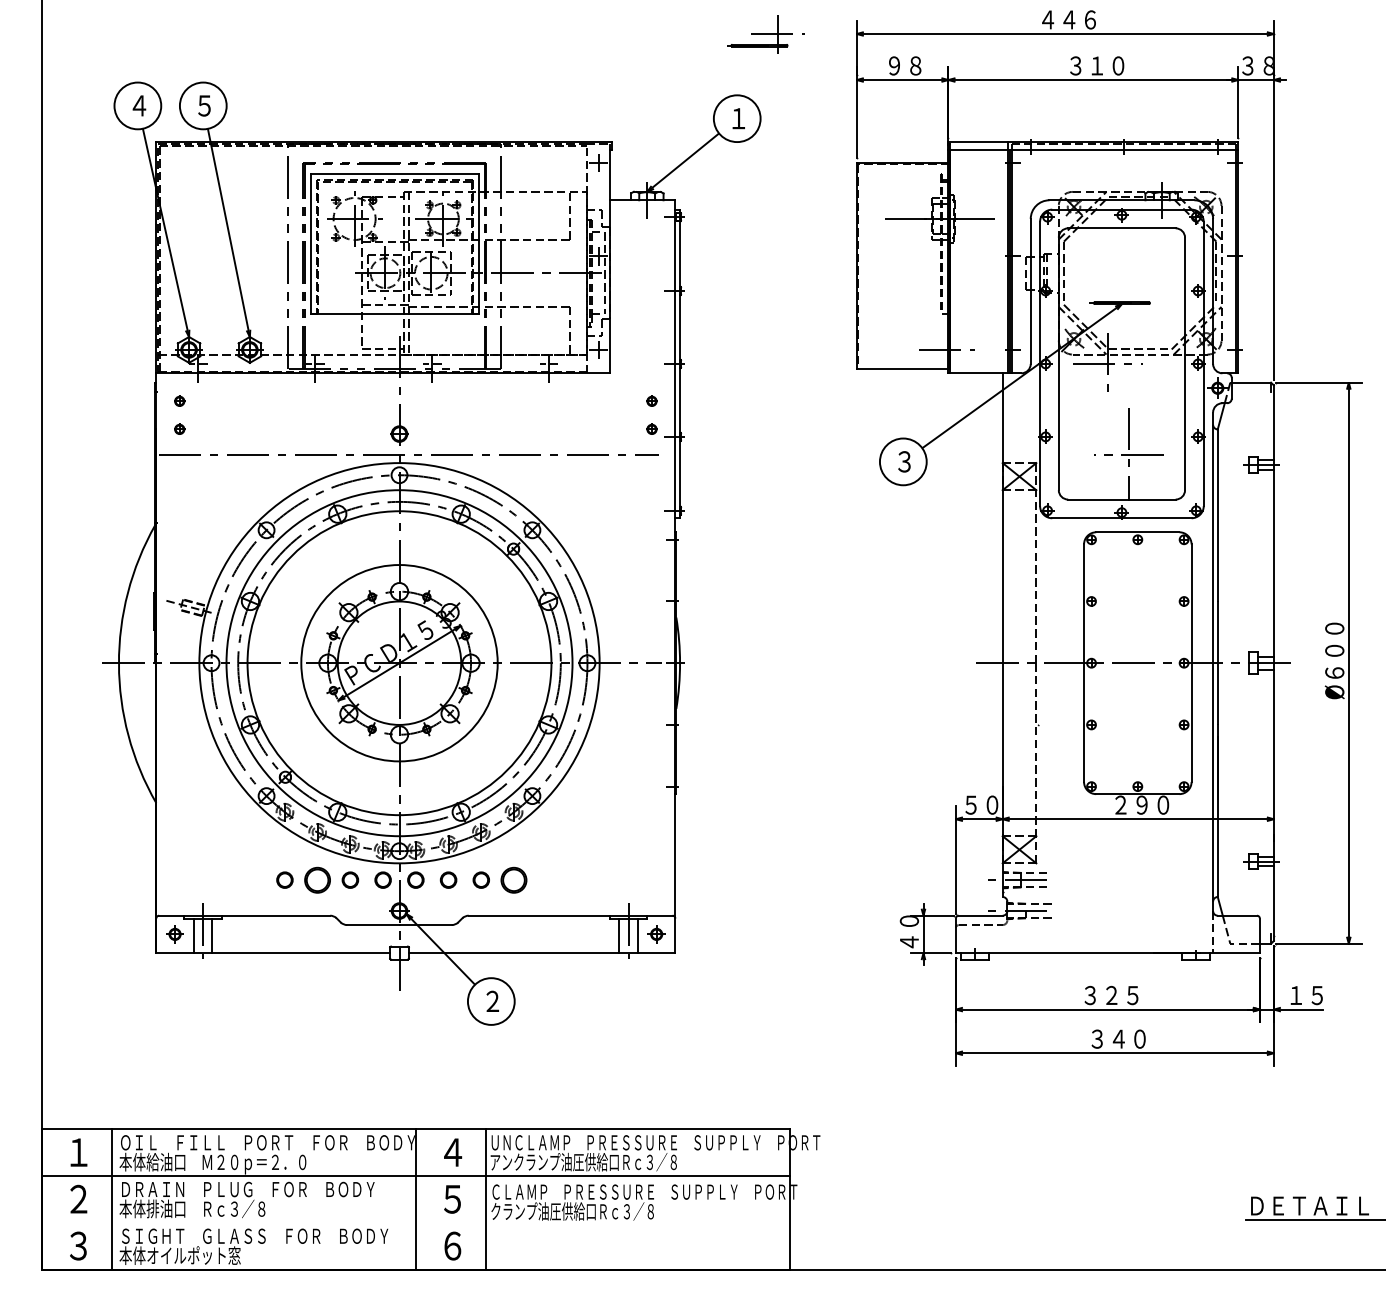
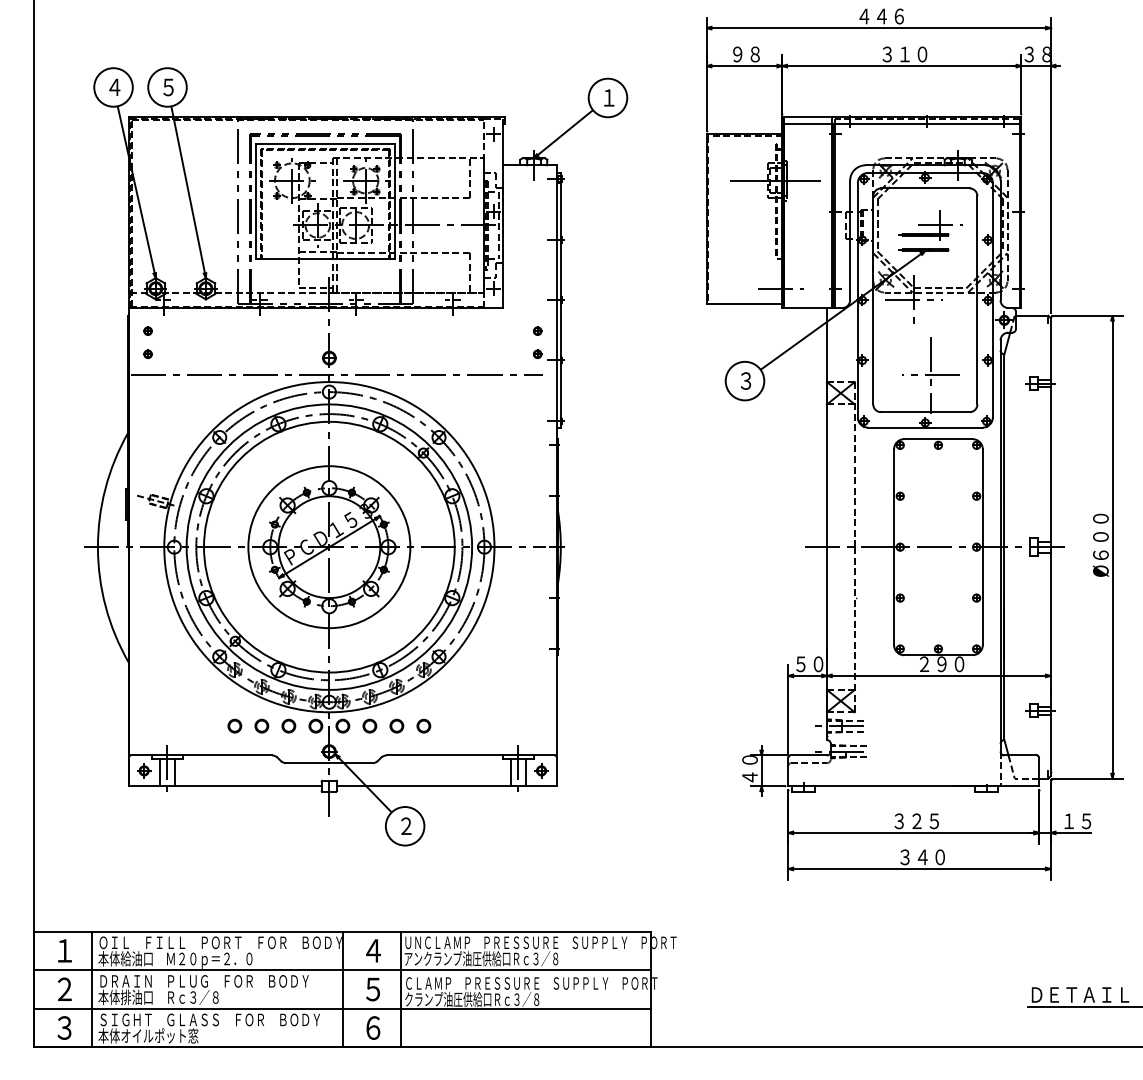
part: (765, 34) -> (930, 225), moved
part: (317, 879) -> (261, 725), size x0.62
part: (513, 879) -> (423, 725), size x0.62
line: (415, 1222) -> (342, 1008), added

